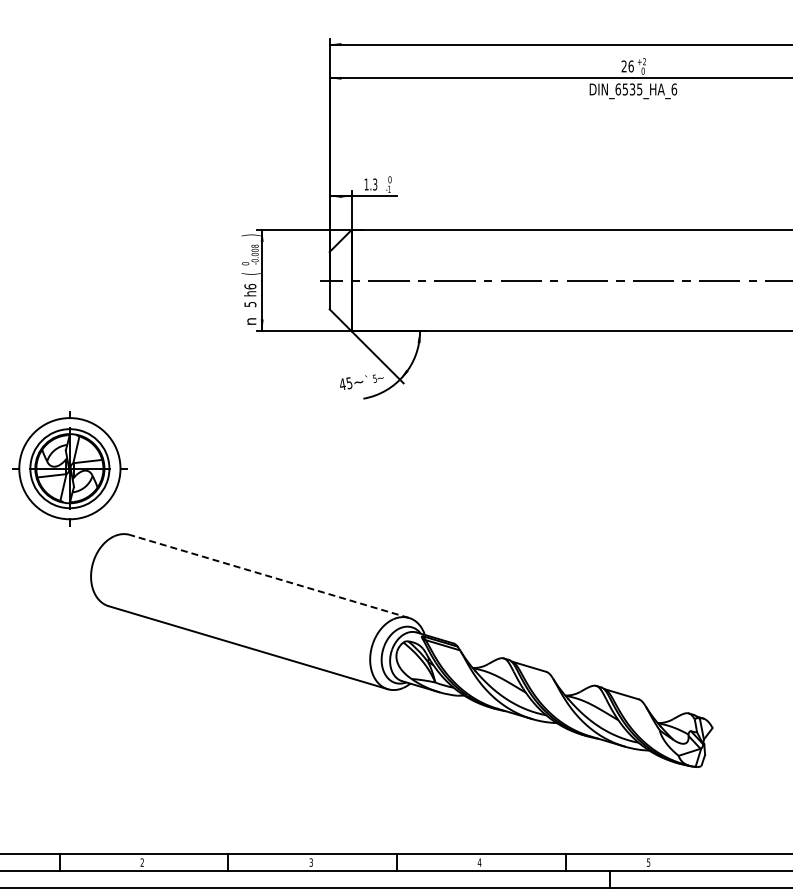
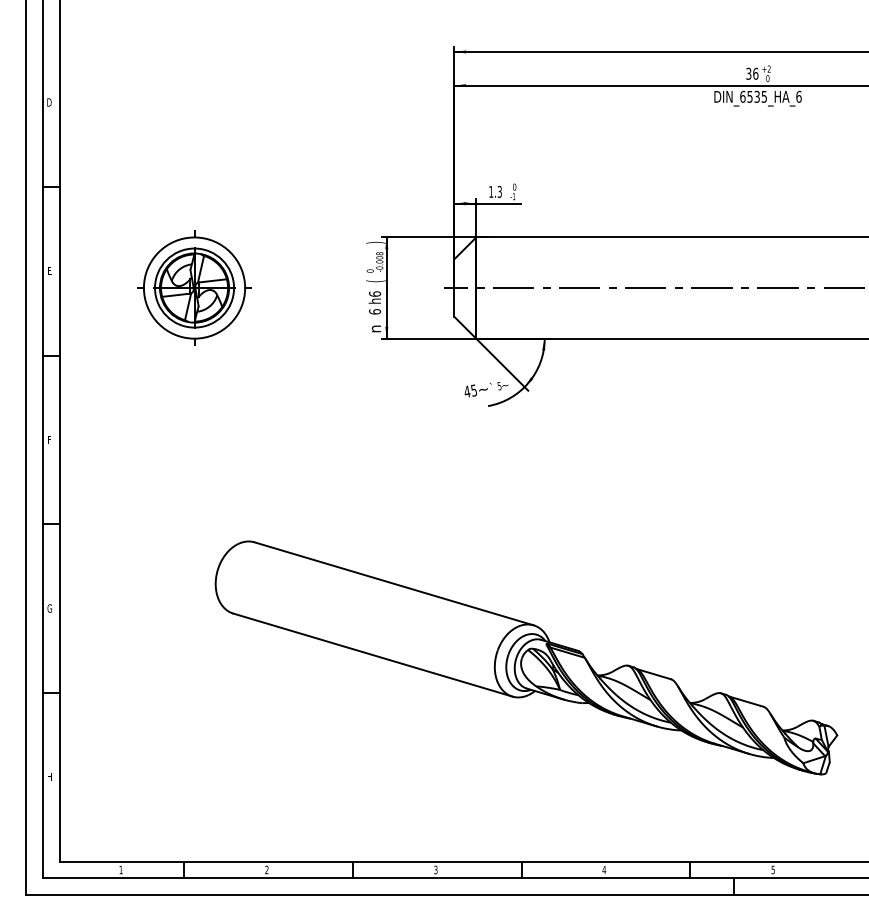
text: (623, 66) -> (748, 73), 26 -> 36
text: (250, 304) -> (375, 311), 5 -> 6
part: (69, 468) -> (194, 287), moved
line: (269, 576) -> (394, 583), dashed -> solid

